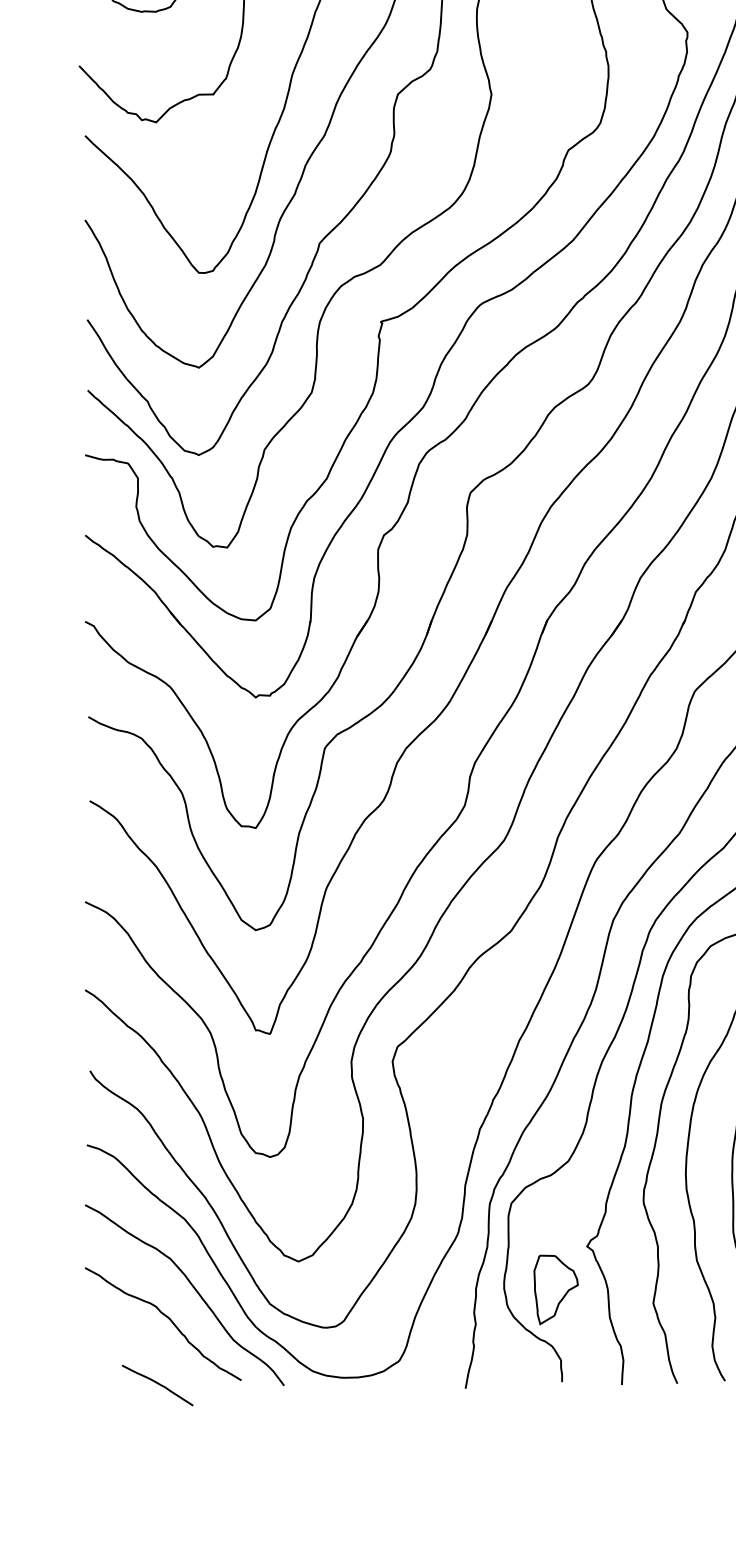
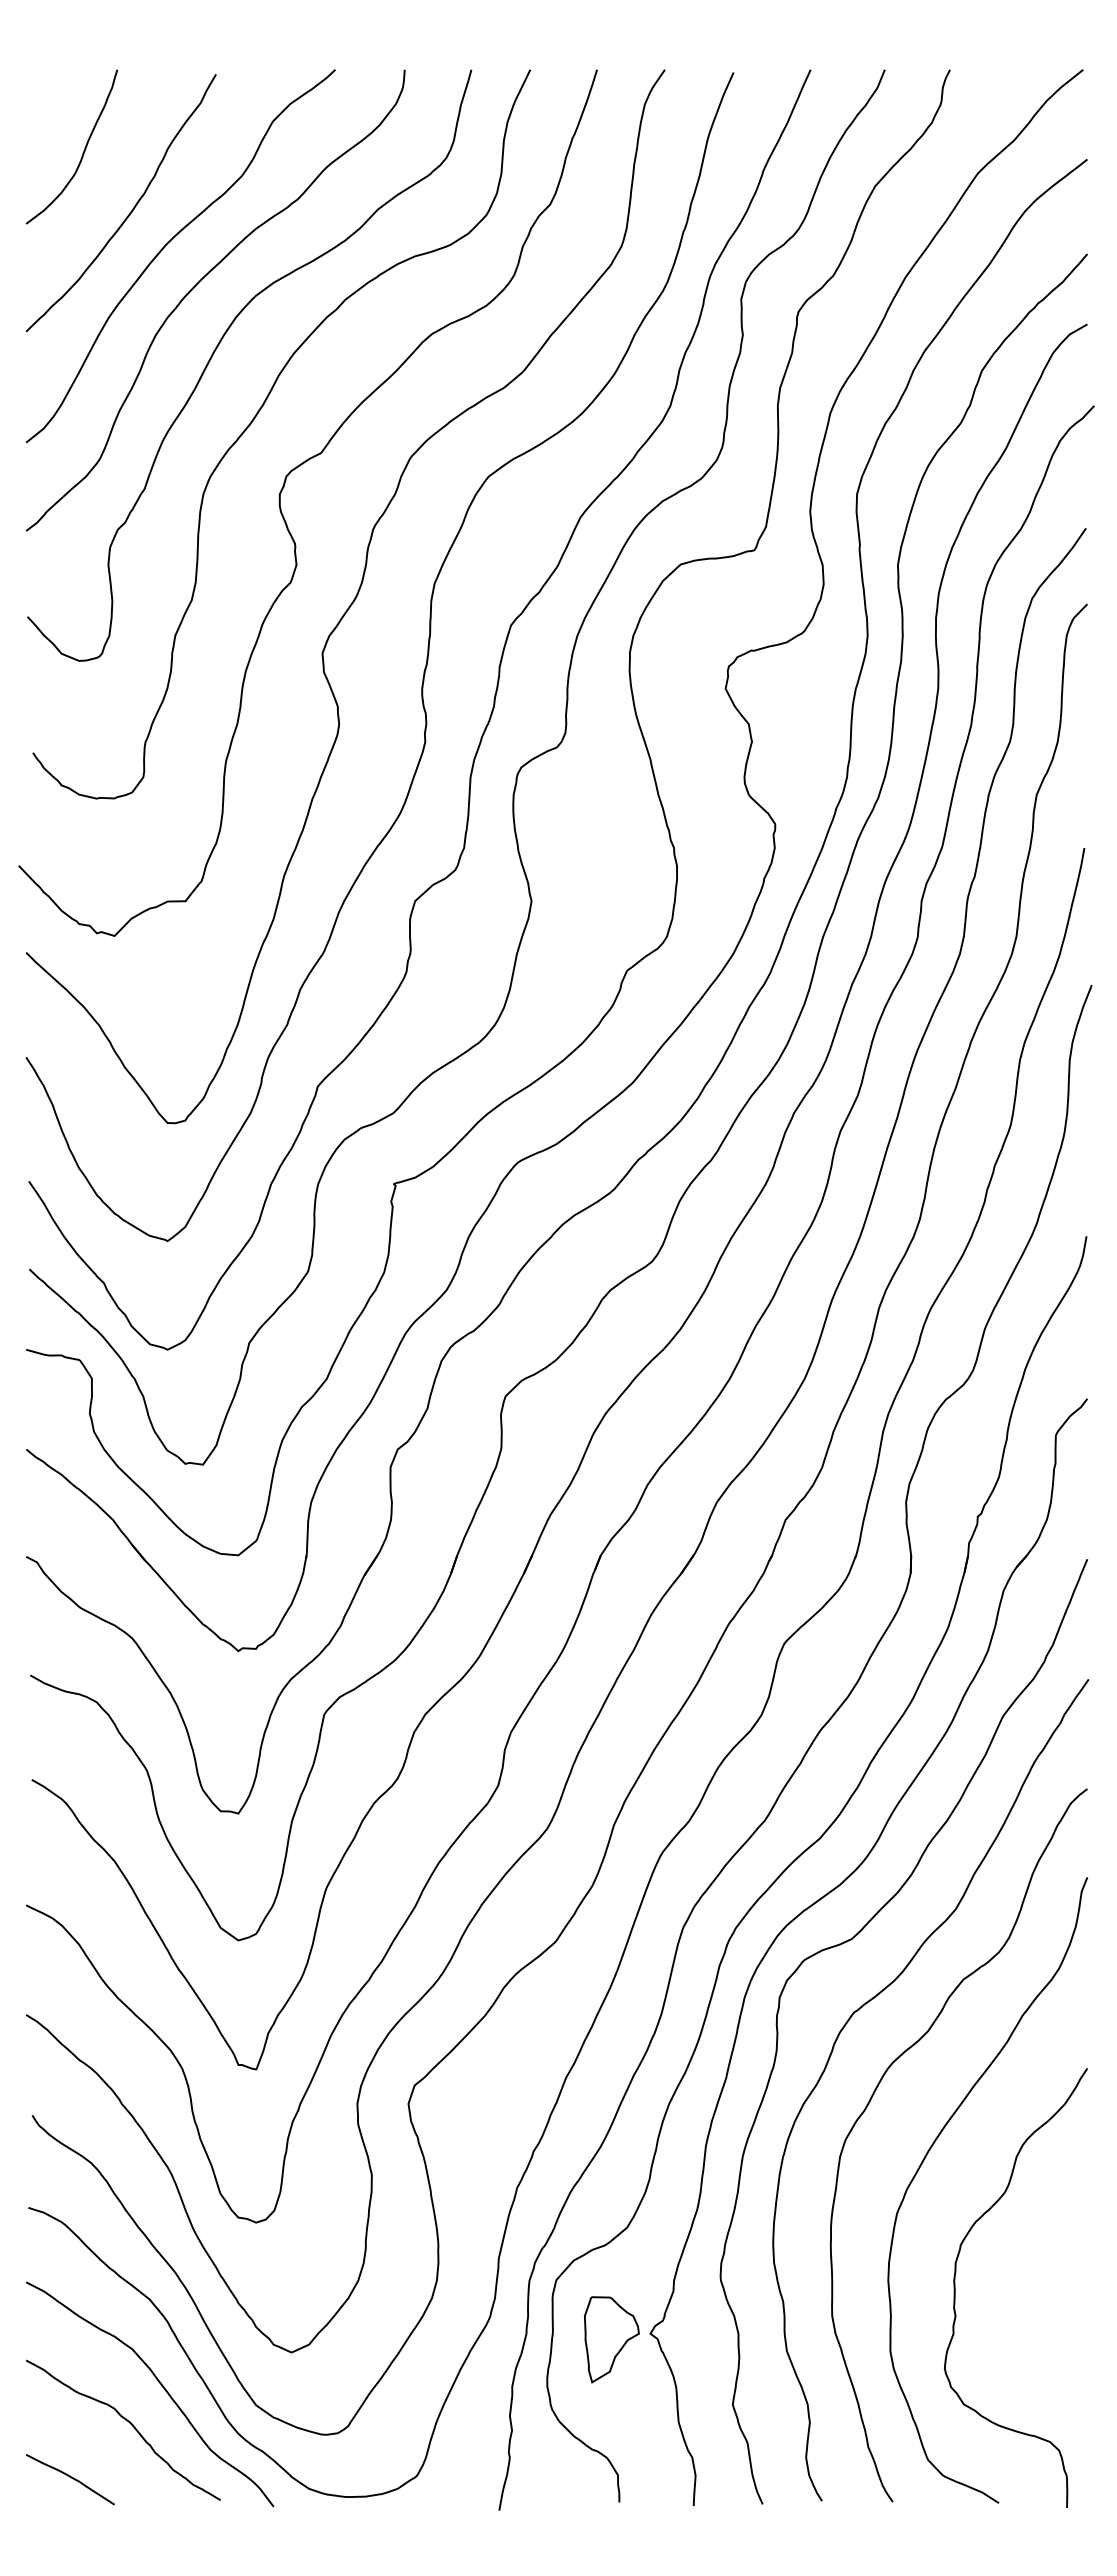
part: (555, 1289) -> (611, 2339), moved
curve: (158, 1384) -> (71, 2478), moved

